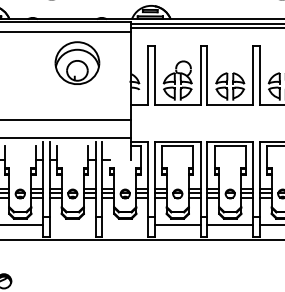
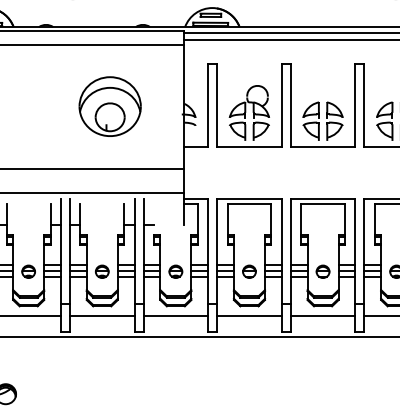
part: (77, 62) -> (110, 105), moved
line: (72, 225) -> (101, 315), added
line: (125, 225) -> (176, 315), added

